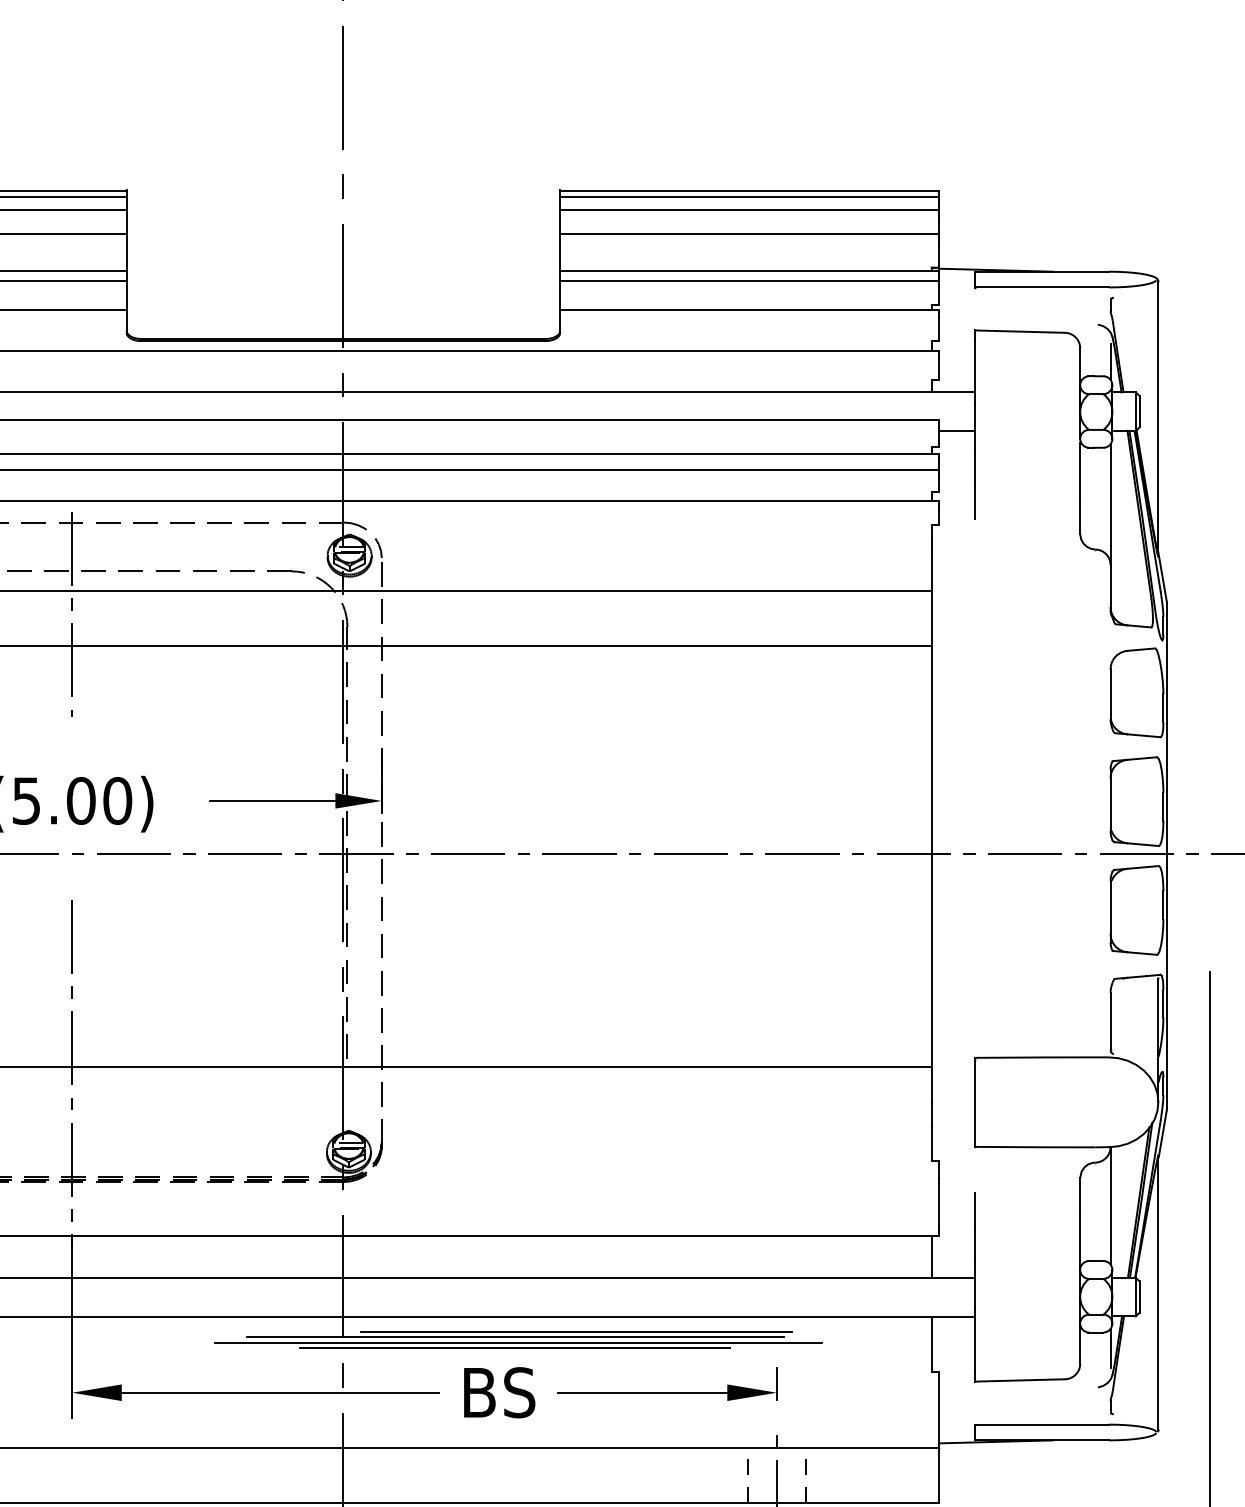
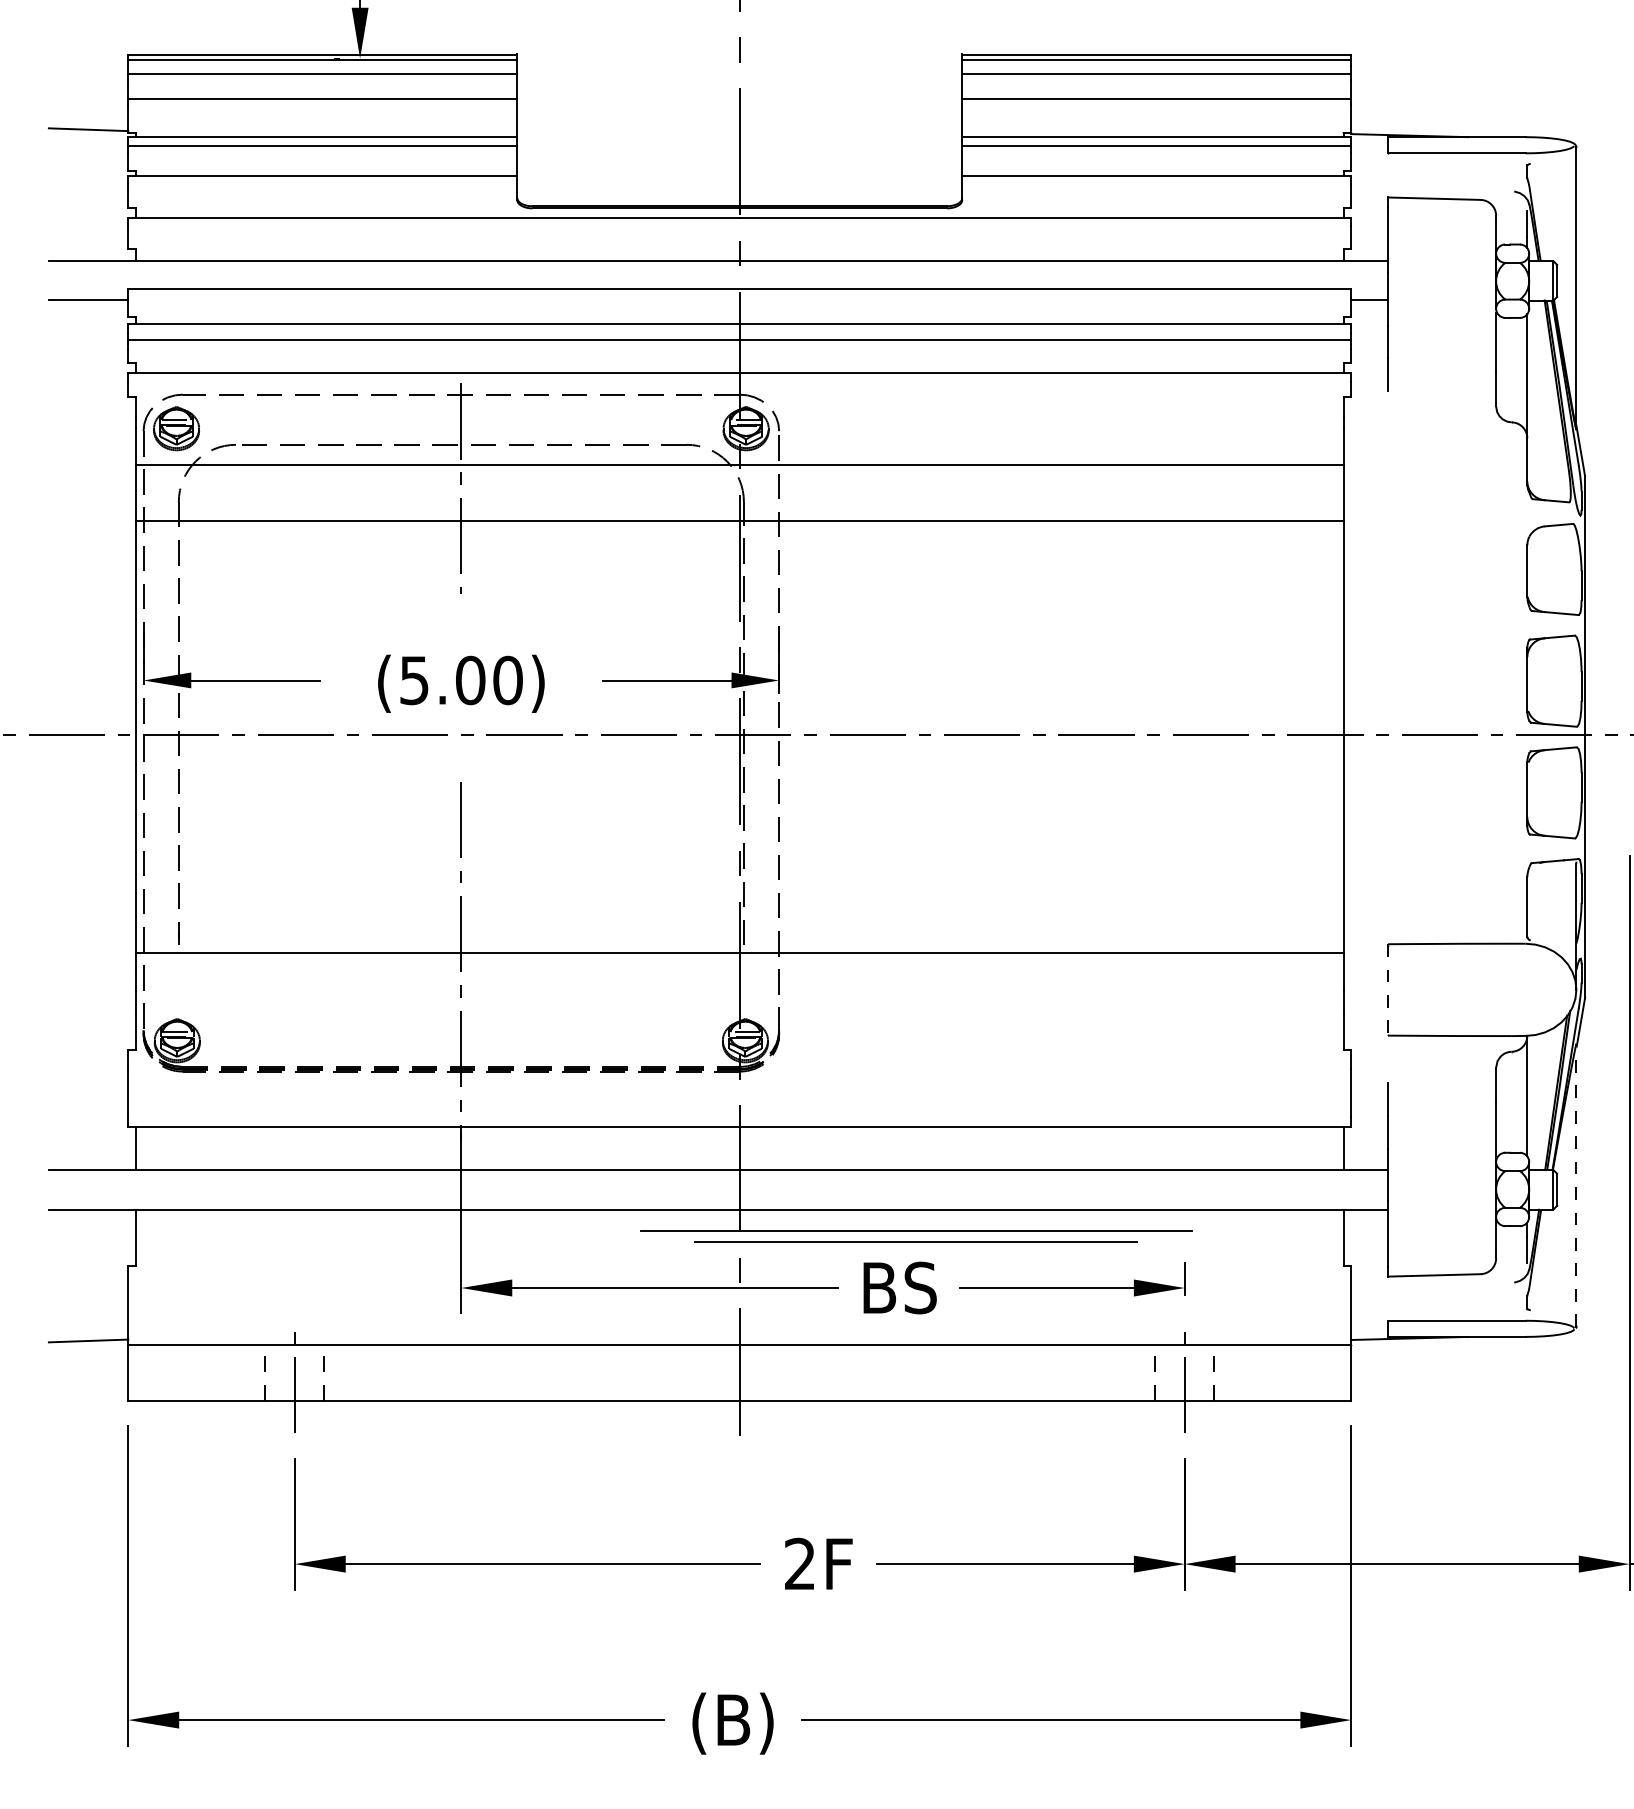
line: (975, 1101) -> (1388, 989), solid -> dashed
line: (1158, 1292) -> (1576, 1185), solid -> dashed
line: (576, 1331) -> (979, 1225), removed
line: (518, 1342) -> (919, 1236), removed

